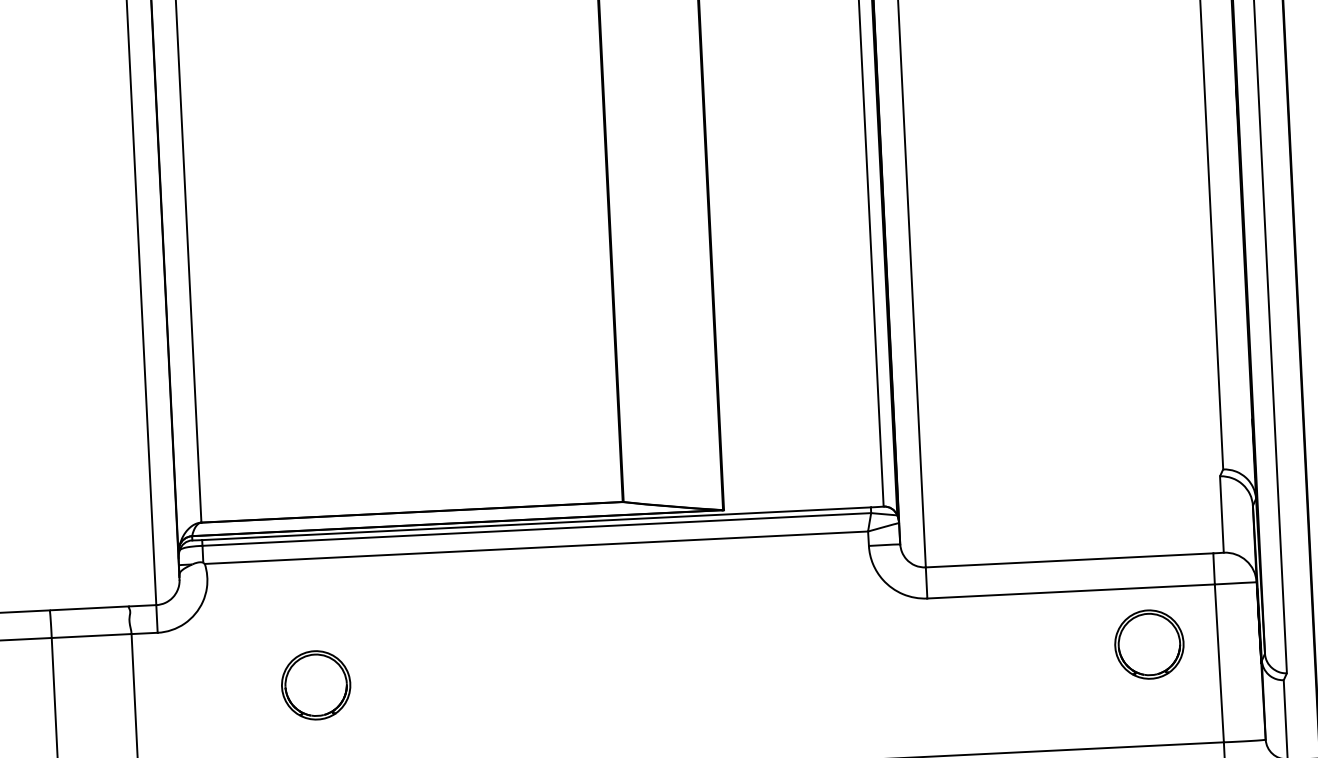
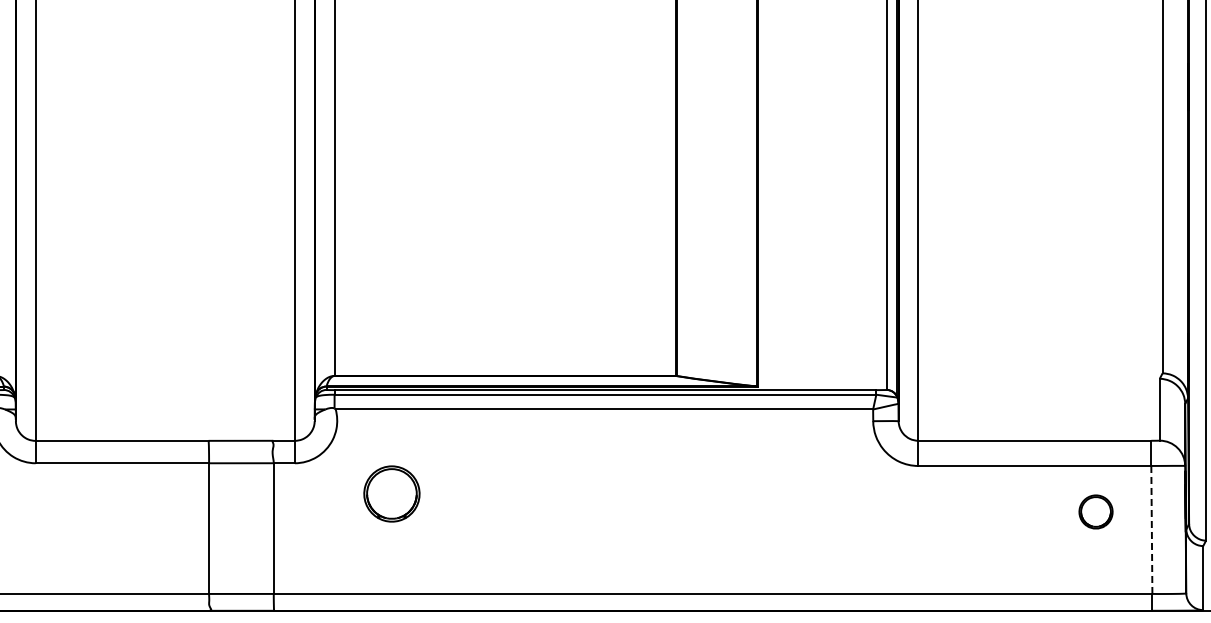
part: (1148, 643) -> (1095, 511), size x0.6
line: (1218, 662) -> (1151, 529), solid -> dashed
part: (315, 684) -> (391, 493), moved

